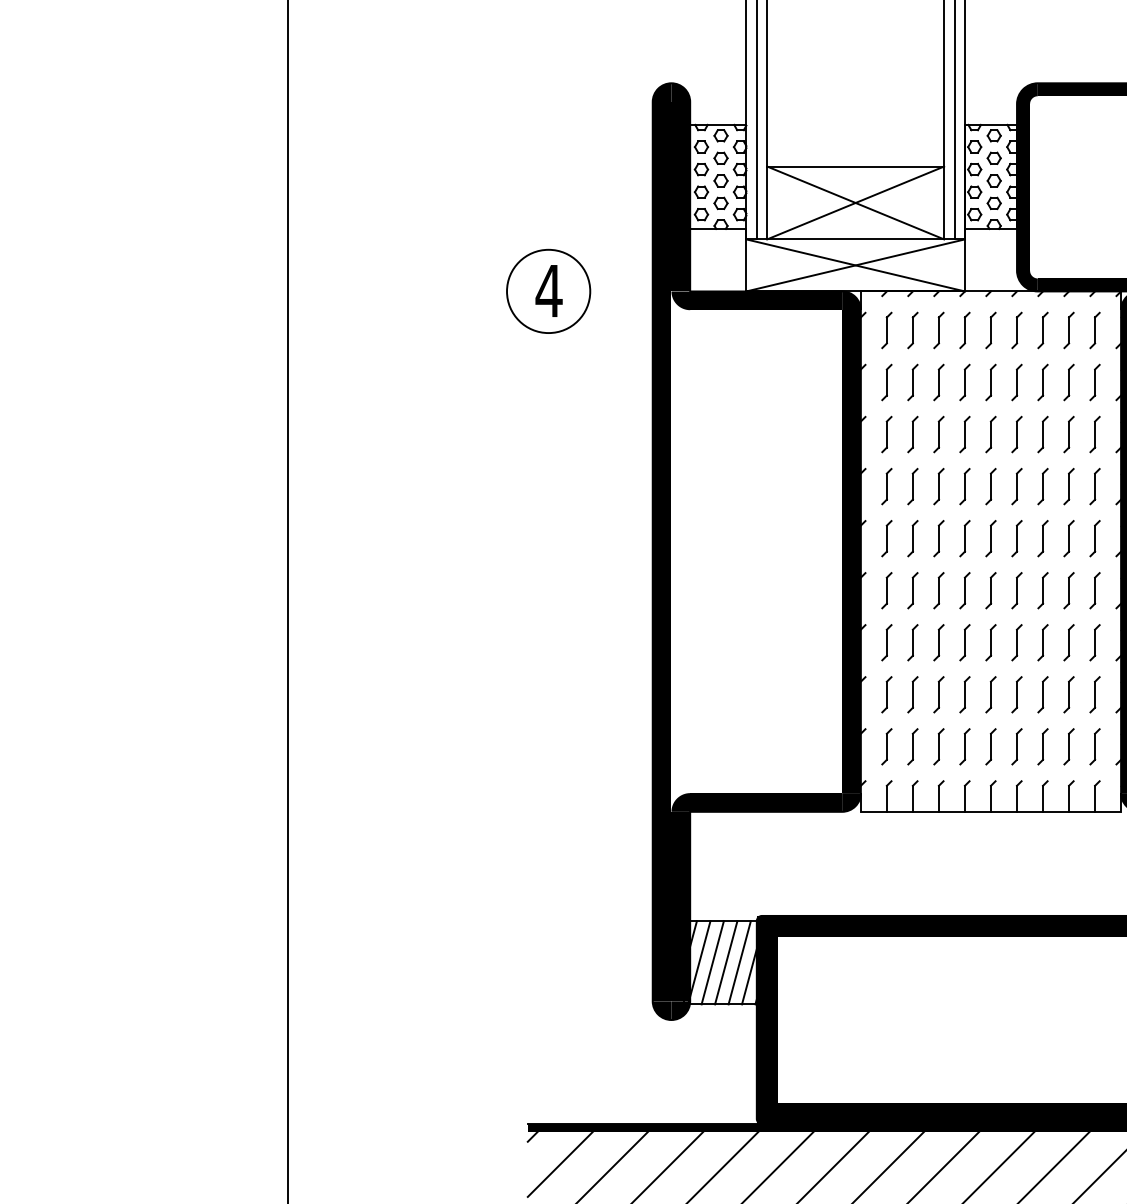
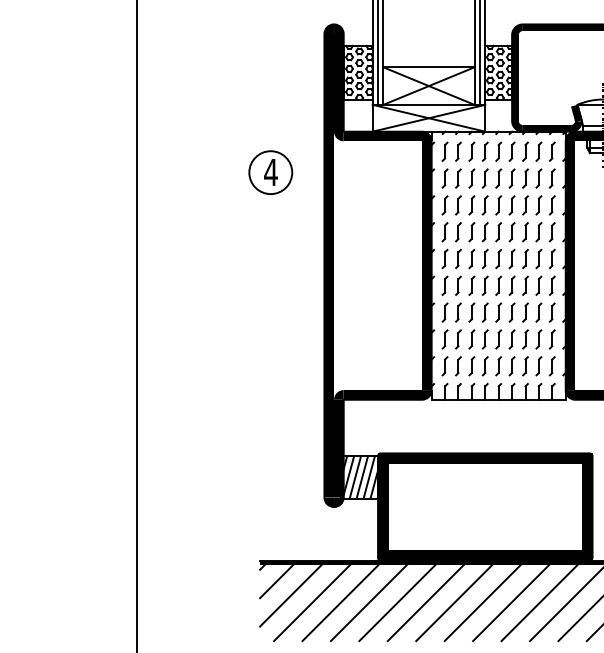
part: (548, 291) -> (270, 172), moved

